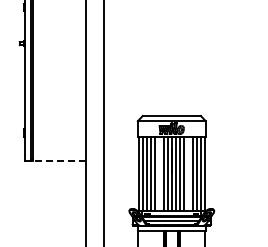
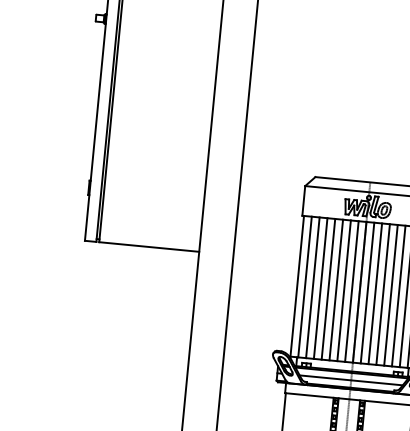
line: (58, 161) -> (148, 247), dashed -> solid
line: (159, 173) -> (336, 288), added
line: (188, 173) -> (391, 293), added

